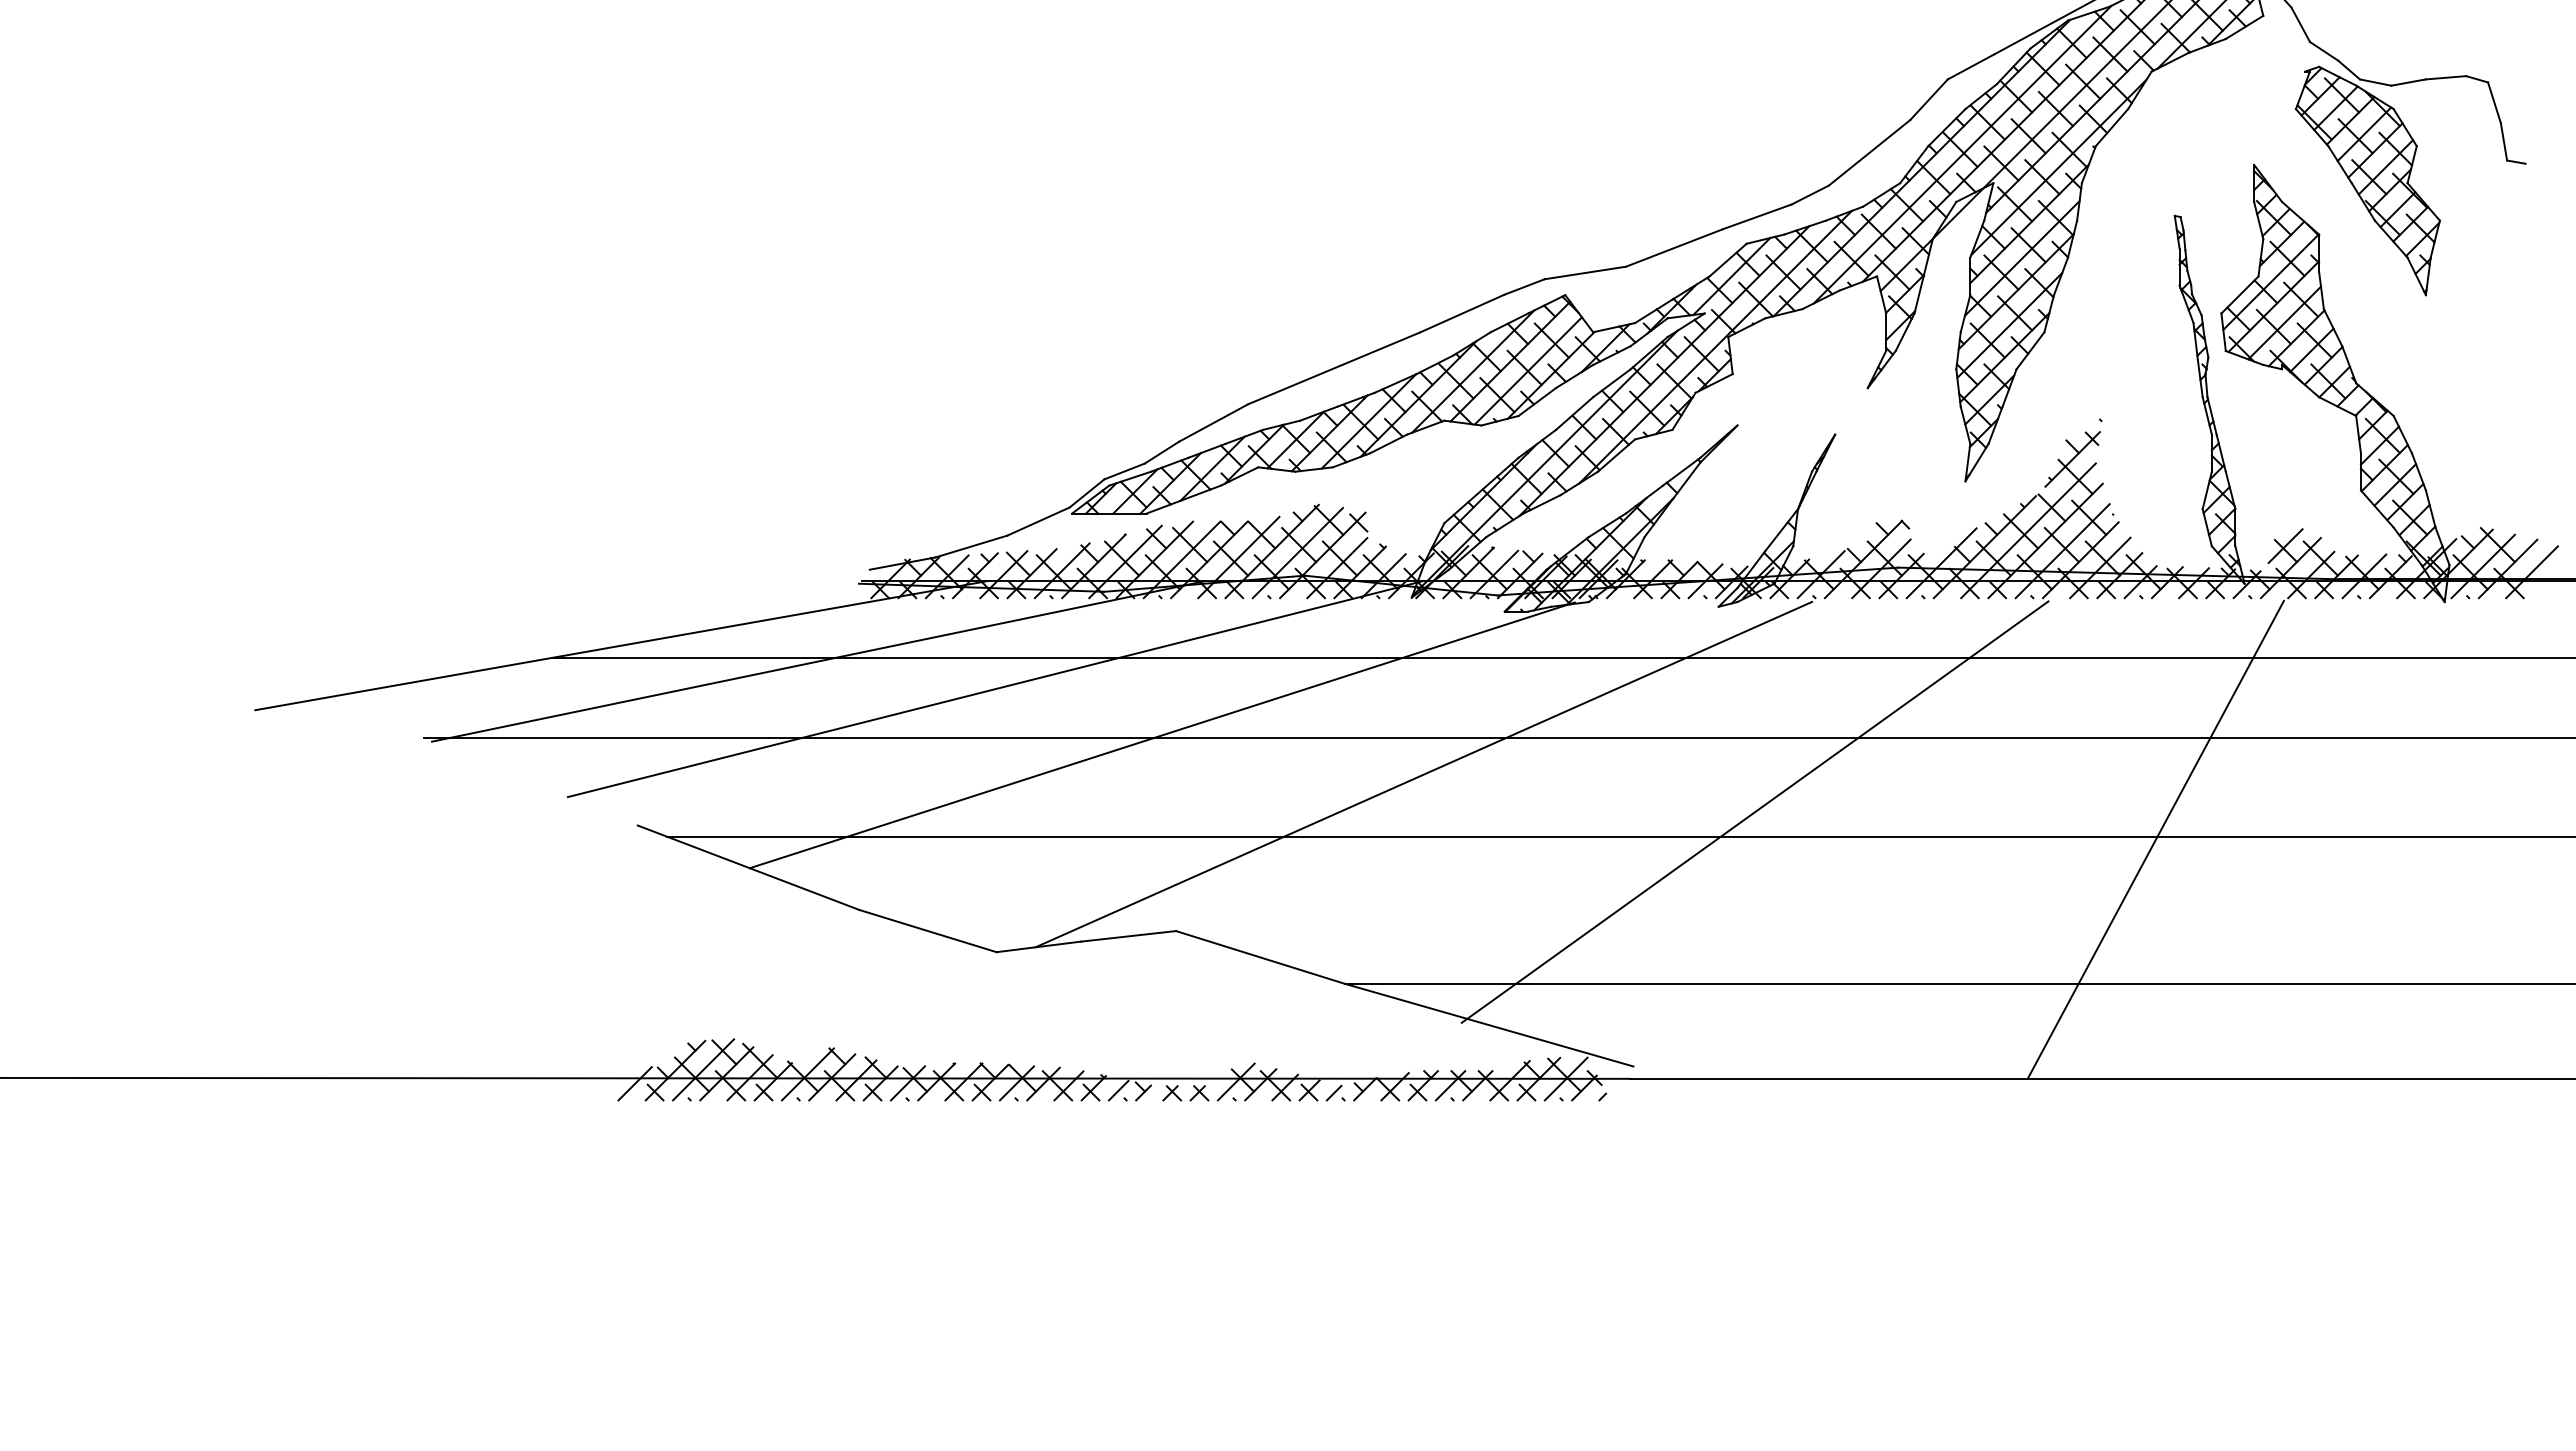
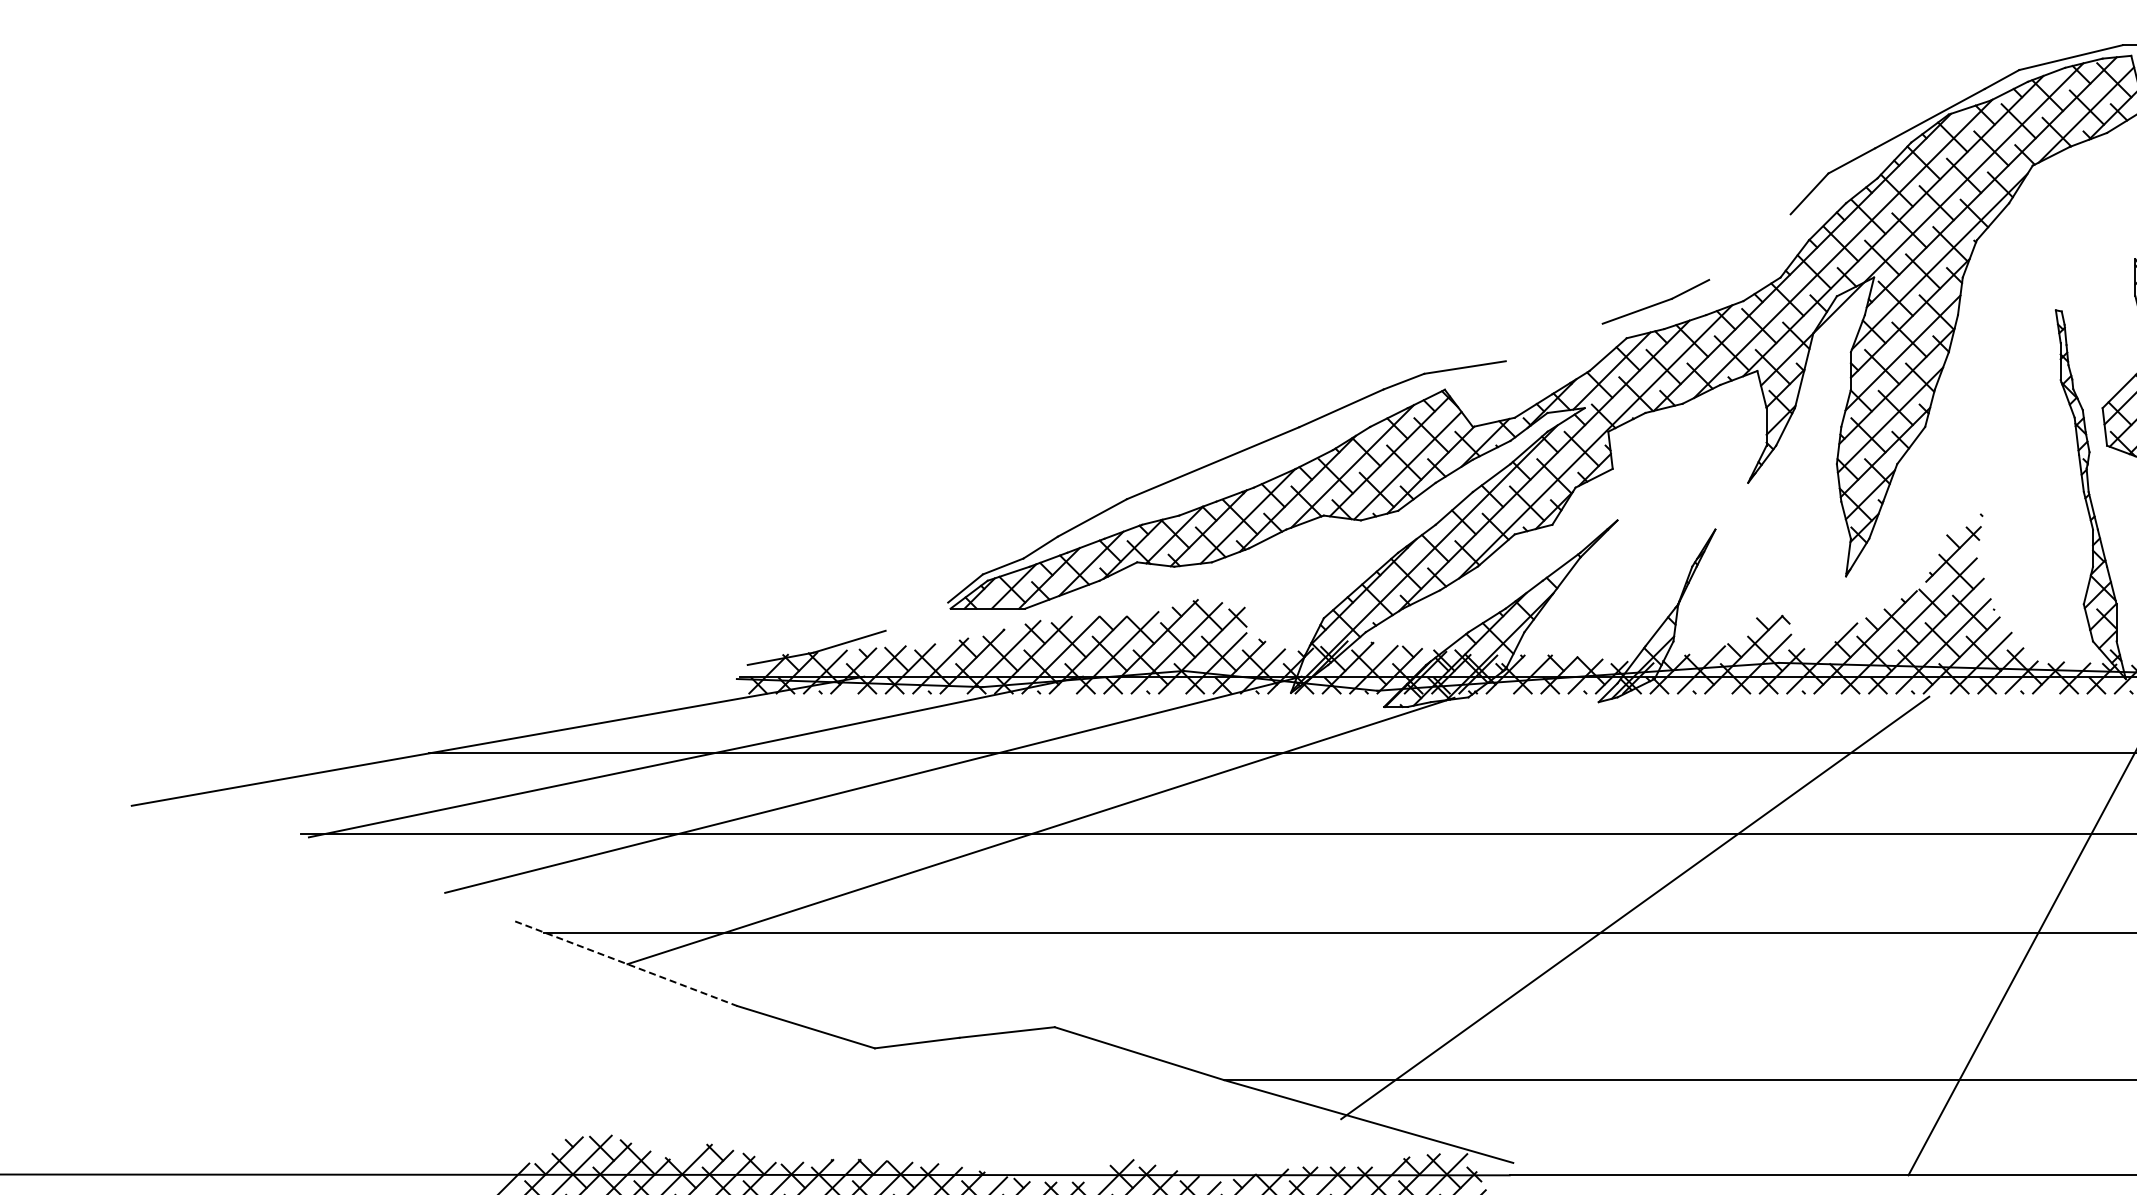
line: (1869, 152) -> (1749, 246), removed
line: (1674, 247) -> (1554, 341), removed
line: (1038, 521) -> (916, 616), removed
line: (1423, 774) -> (1302, 870), removed
line: (748, 867) -> (626, 963), solid -> dashed

